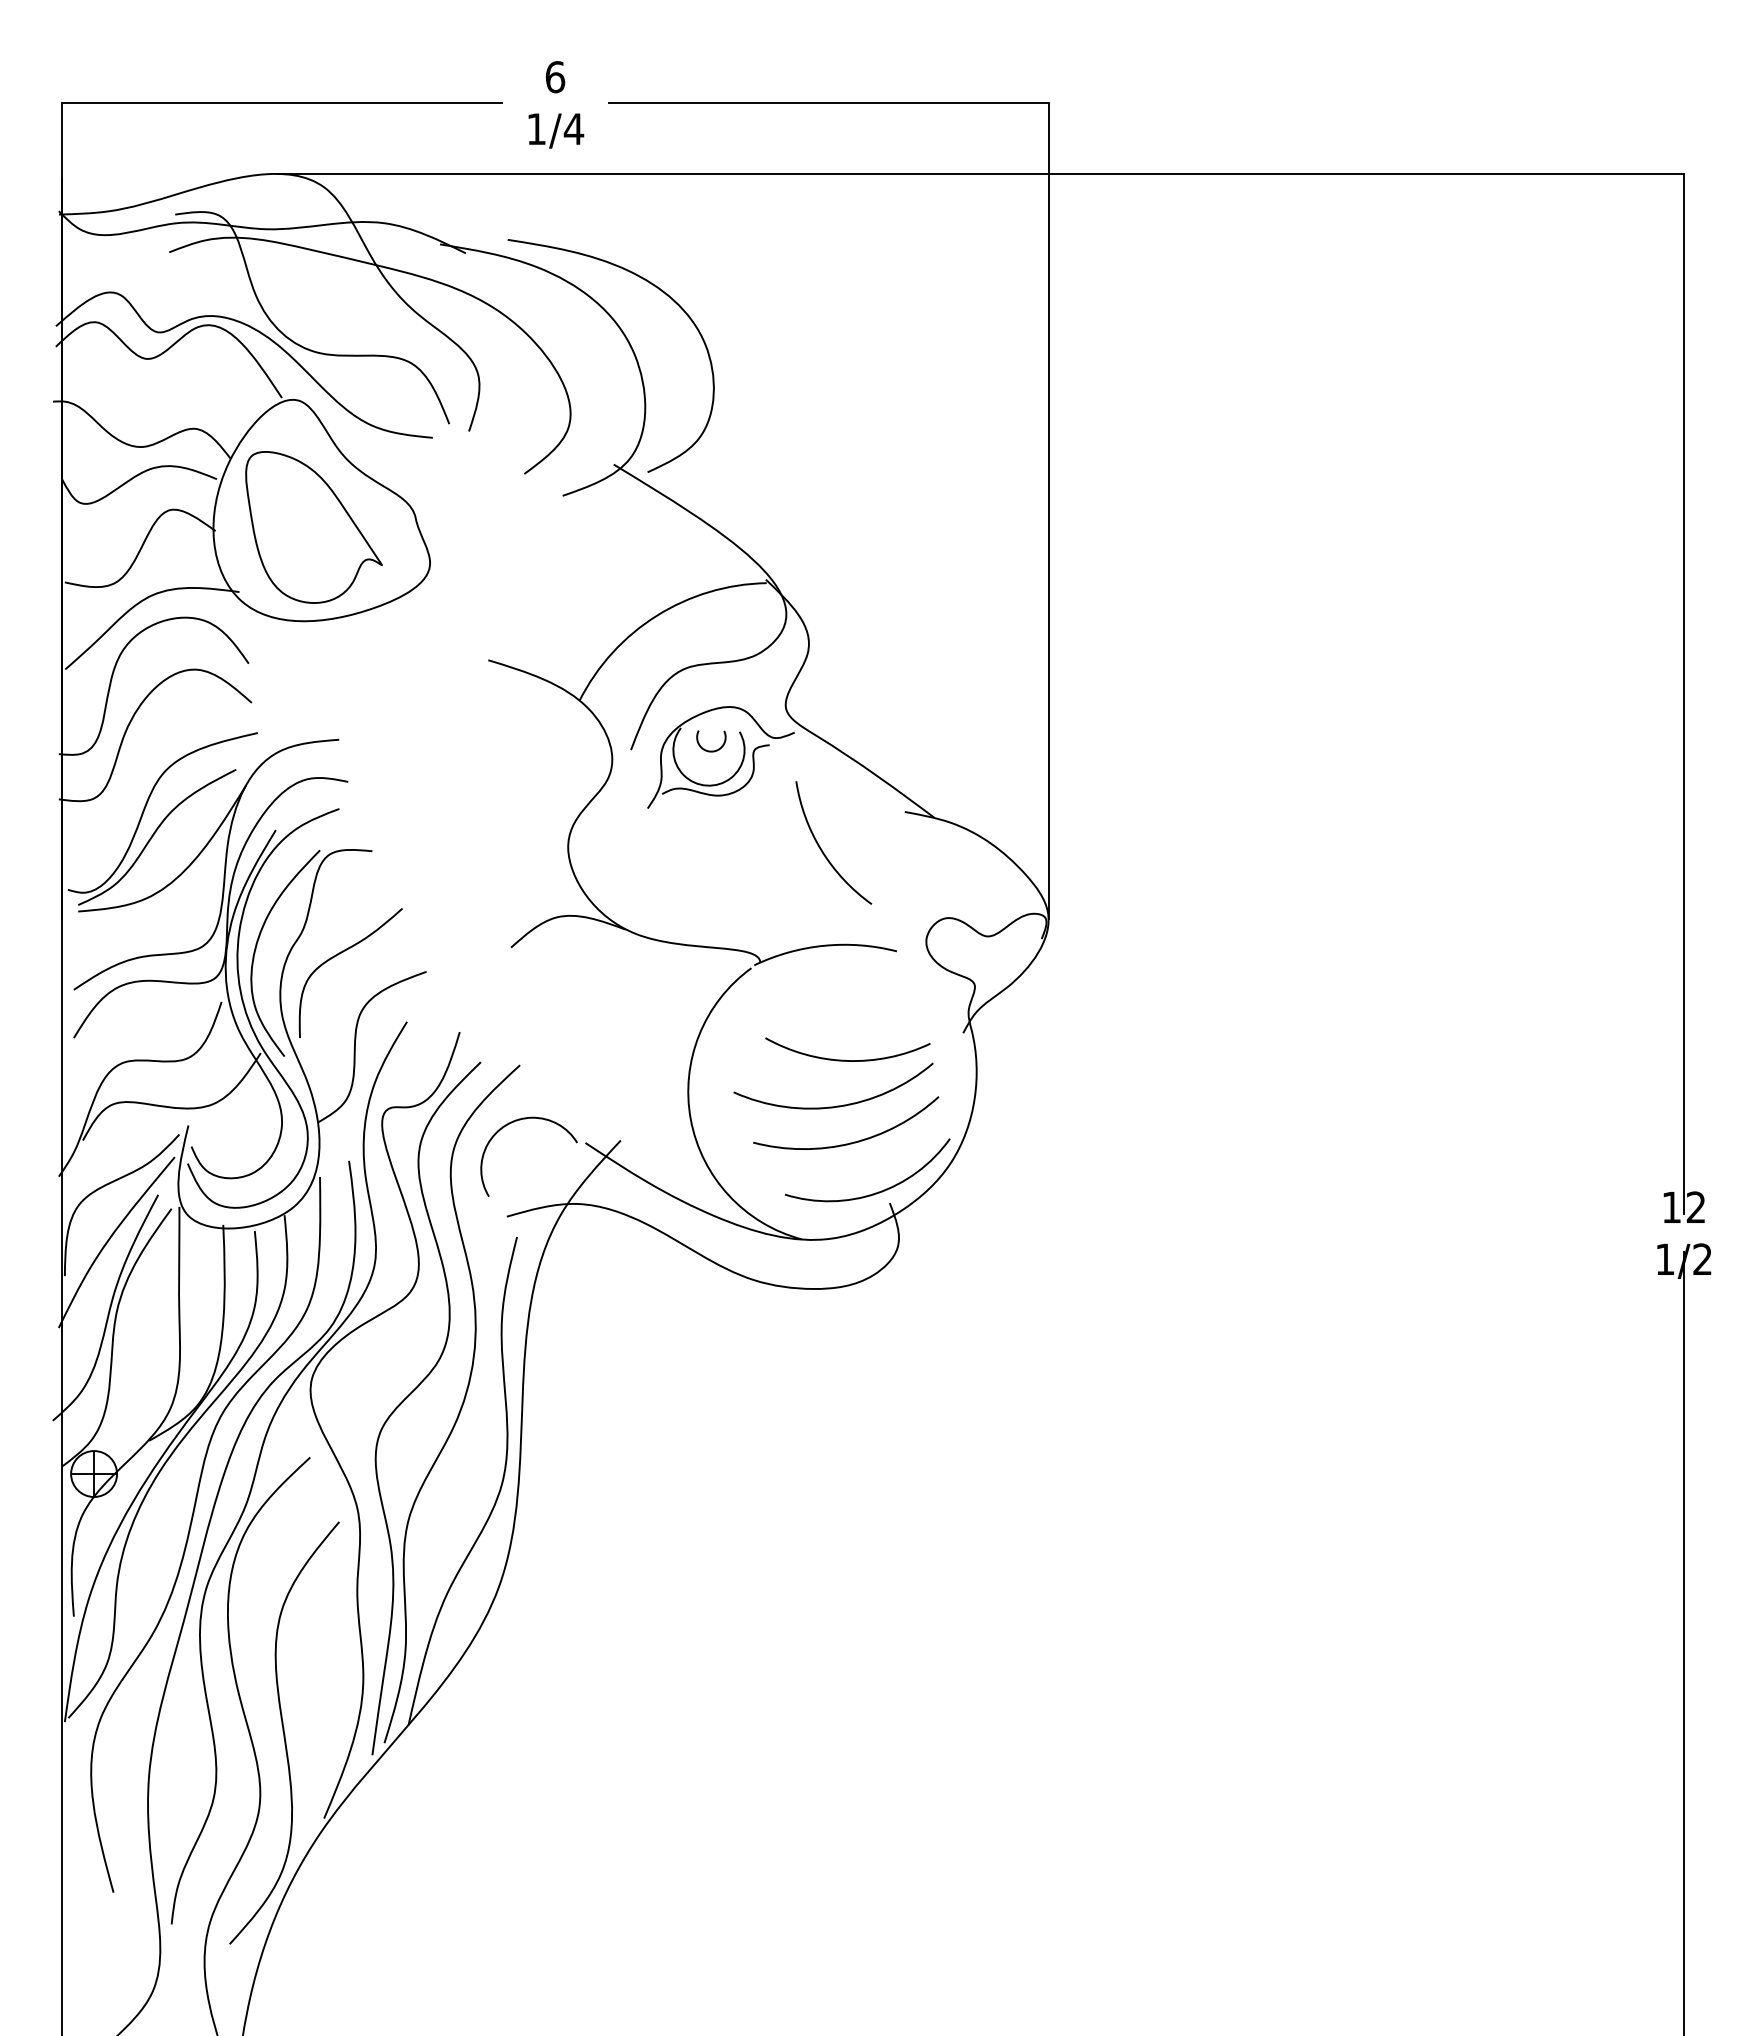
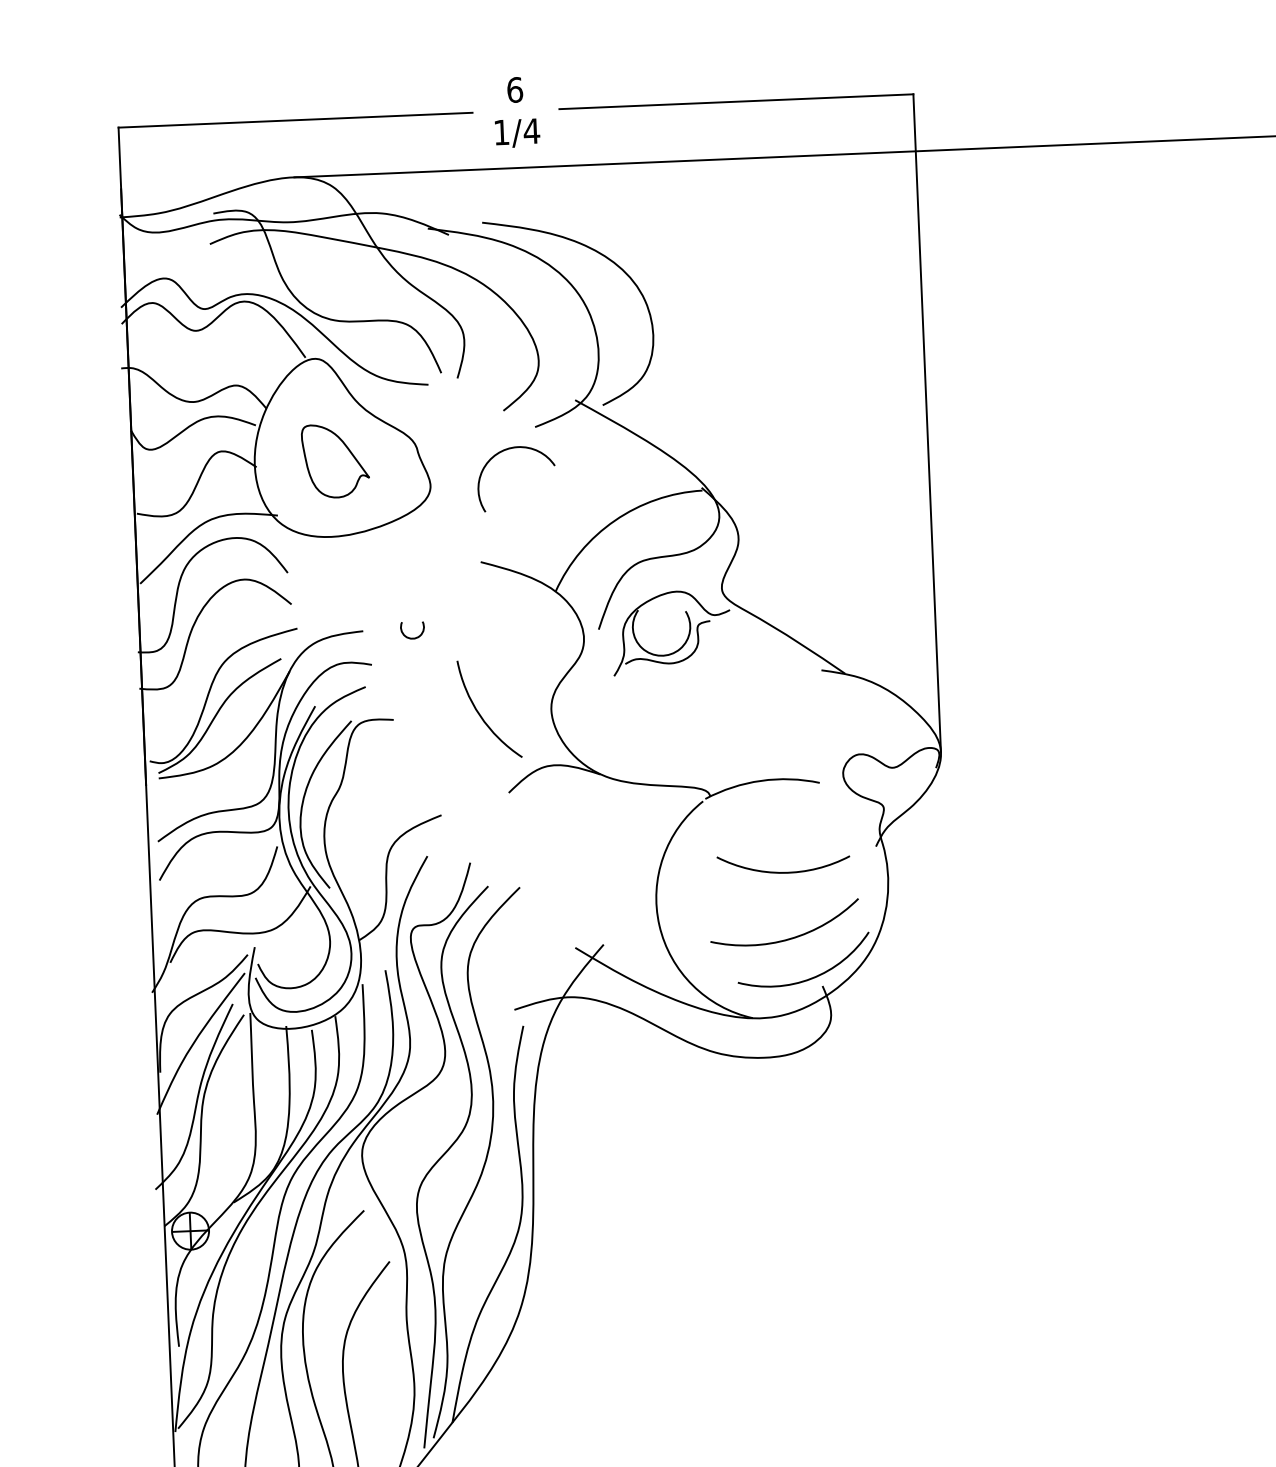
part: (313, 527) -> (335, 461), size x0.6
arc: (711, 750) -> (413, 637), moved
arc: (822, 849) -> (480, 714), moved
curve: (338, 955) -> (369, 805), removed
arc: (836, 1105) -> (776, 909), removed
arc: (517, 1121) -> (506, 450), moved

